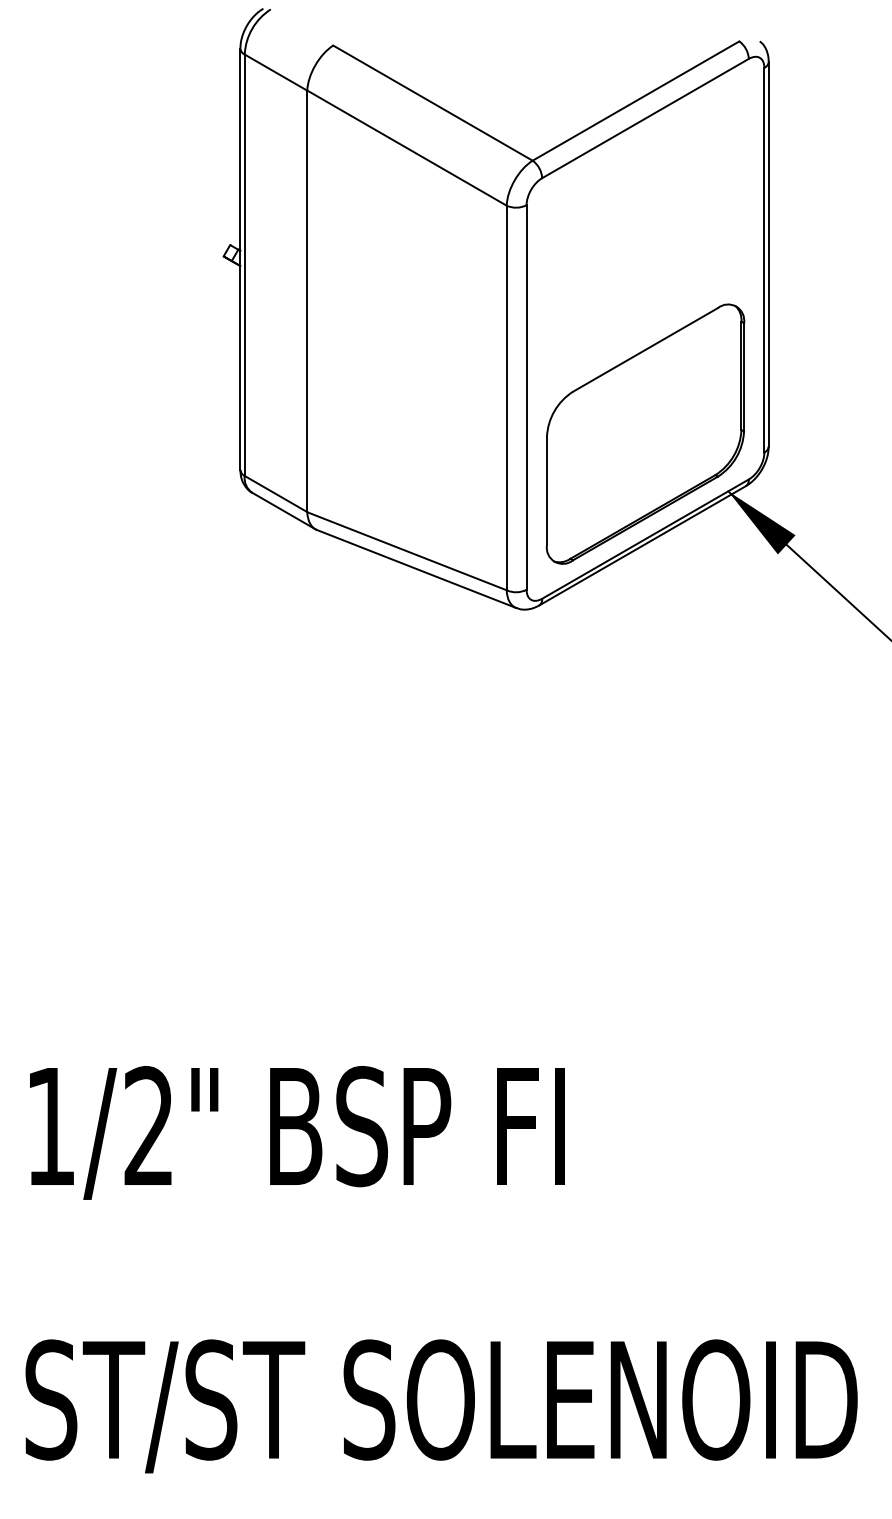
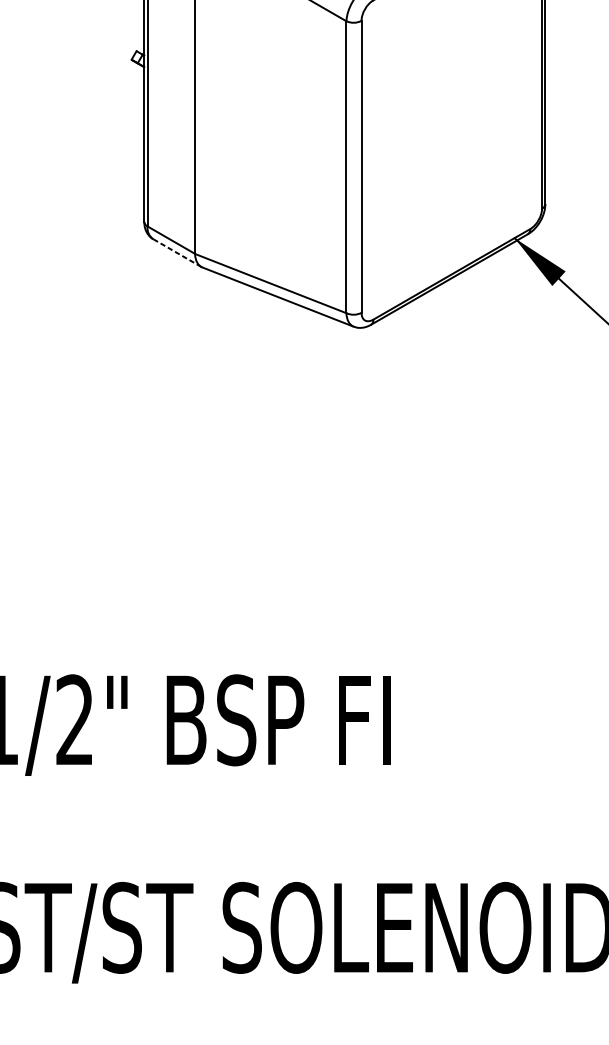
part: (645, 433) -> (451, 194), removed
line: (284, 511) -> (177, 253), solid -> dashed

